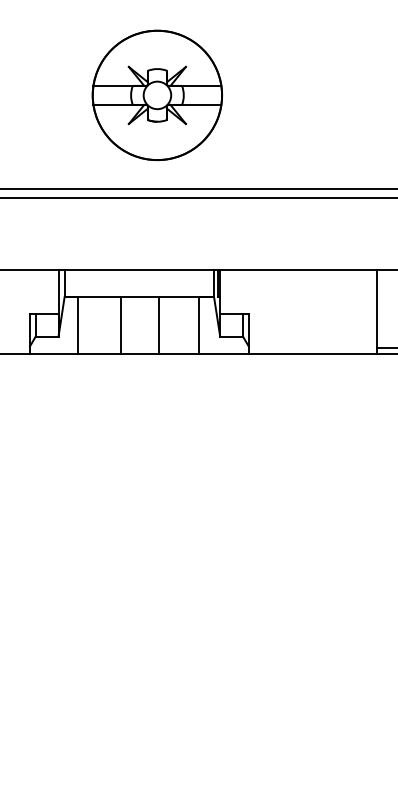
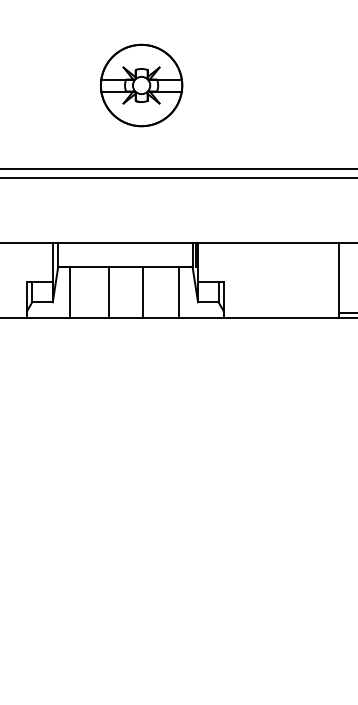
part: (157, 95) -> (141, 85), size x0.7

